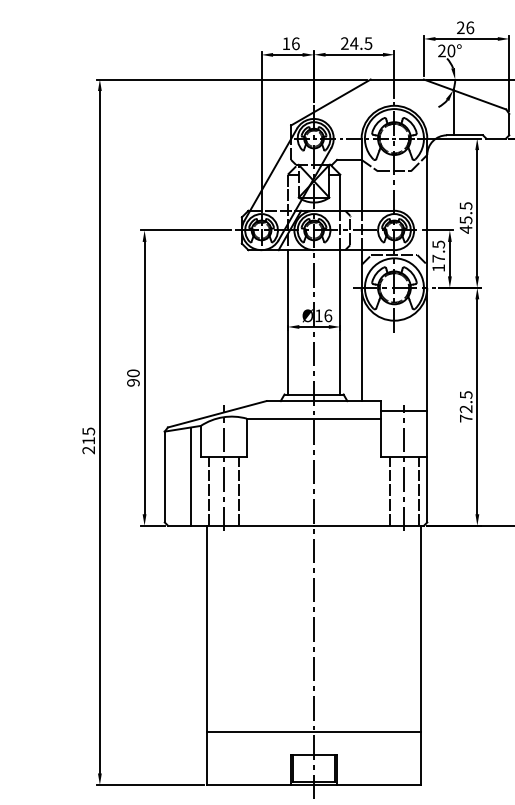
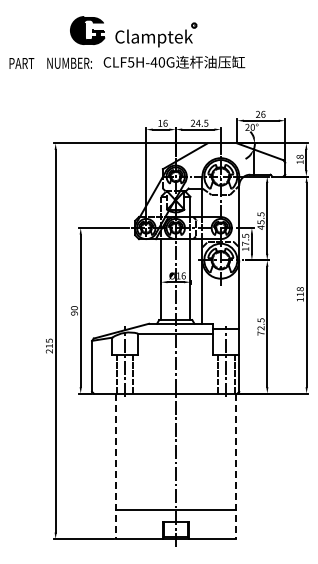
line: (190, 475) -> (106, 365), removed
line: (206, 655) -> (115, 466), solid -> dashed
line: (420, 655) -> (235, 466), solid -> dashed

